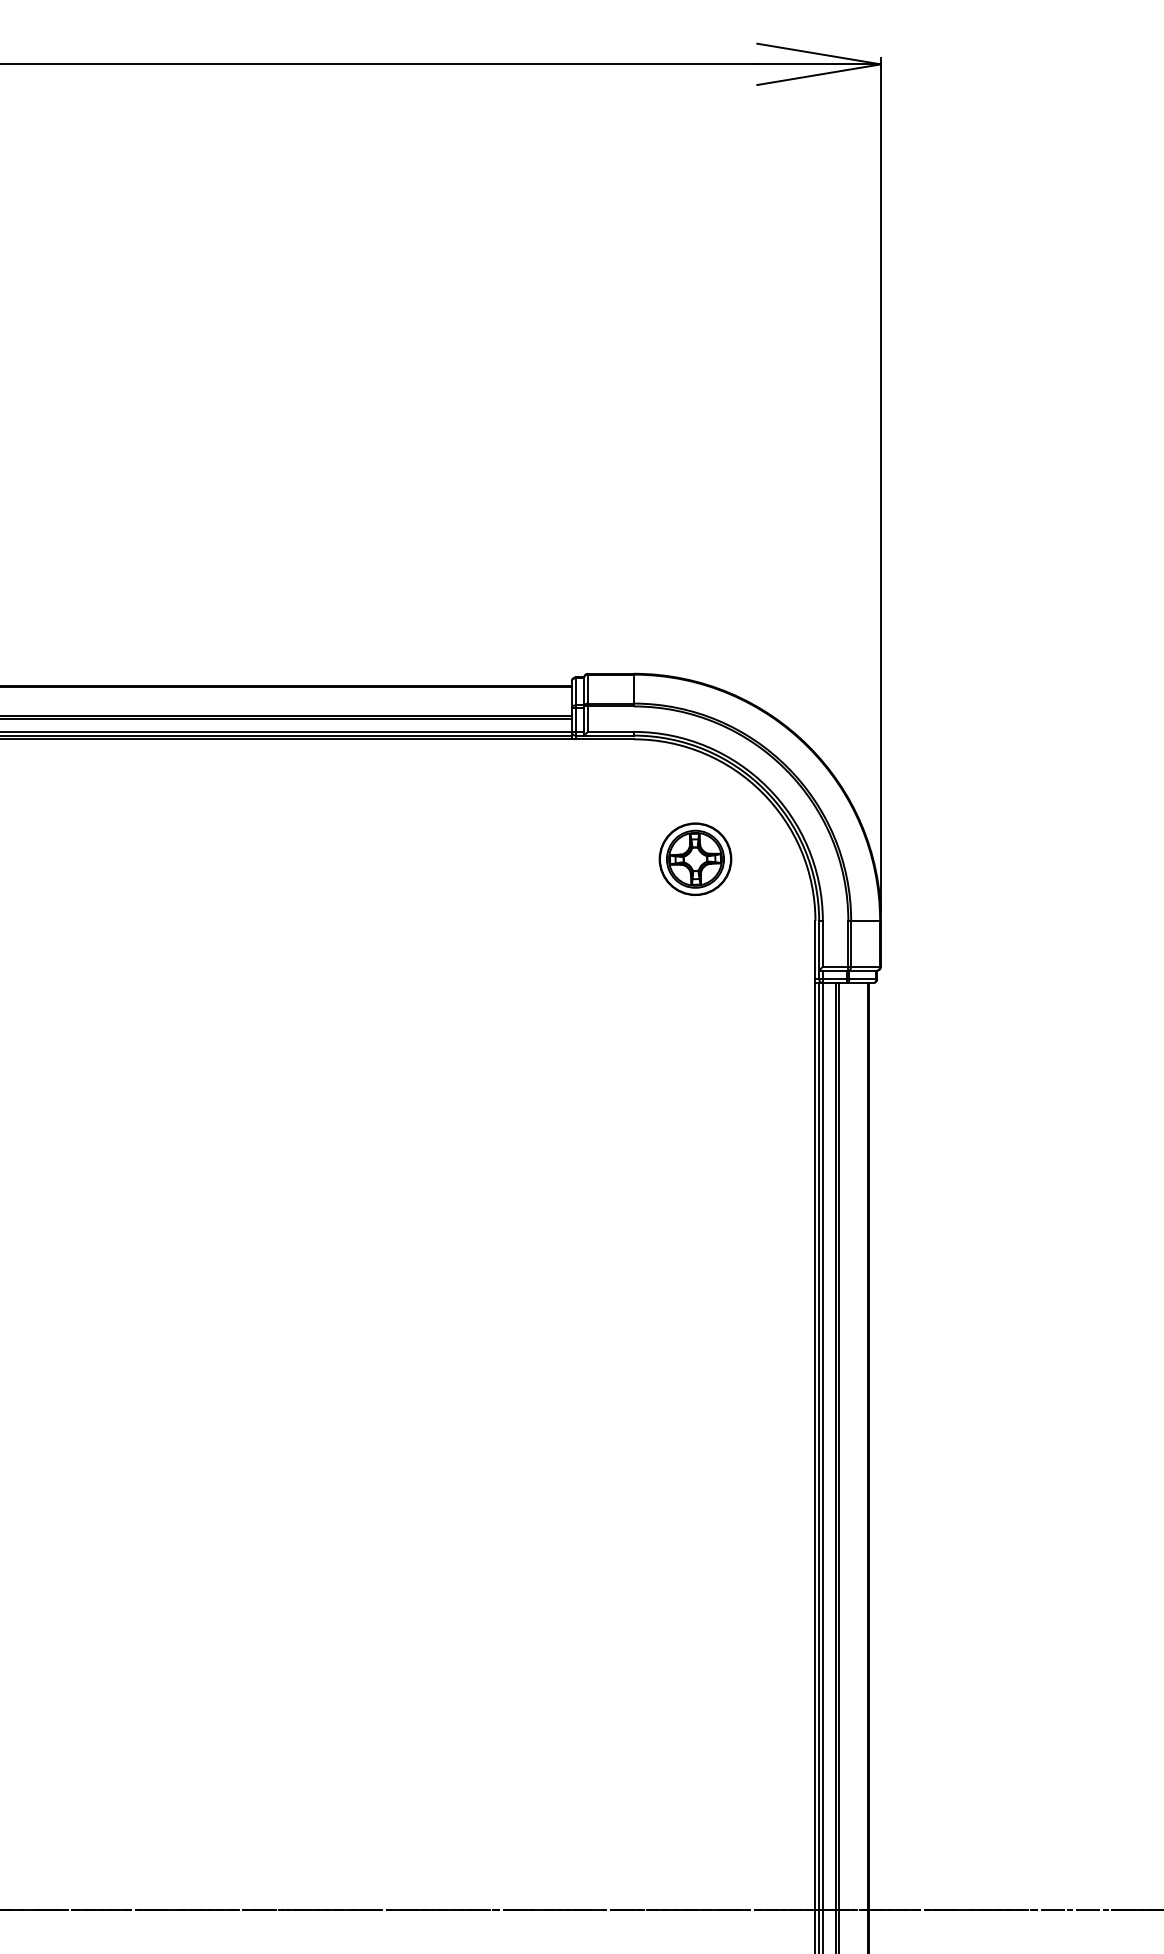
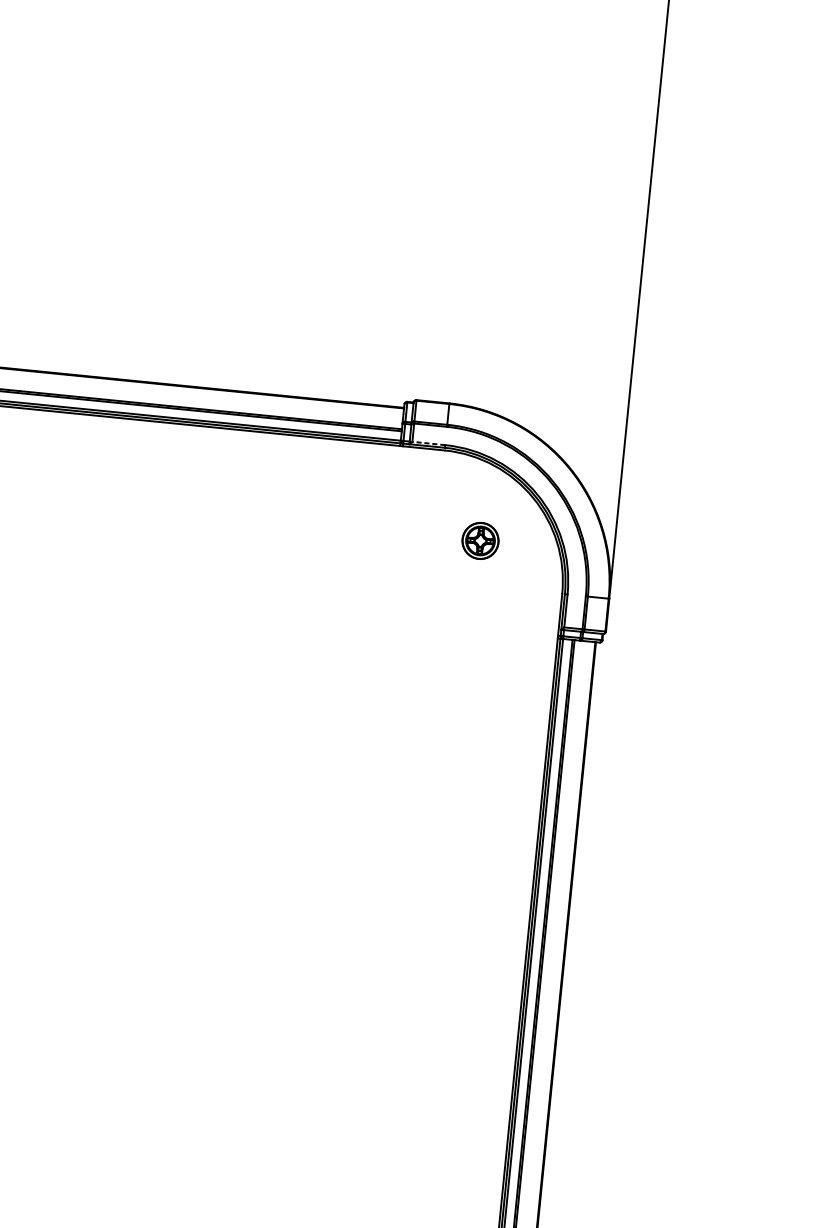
line: (610, 731) -> (428, 443), solid -> dashed
part: (695, 858) -> (480, 540), size x0.7

